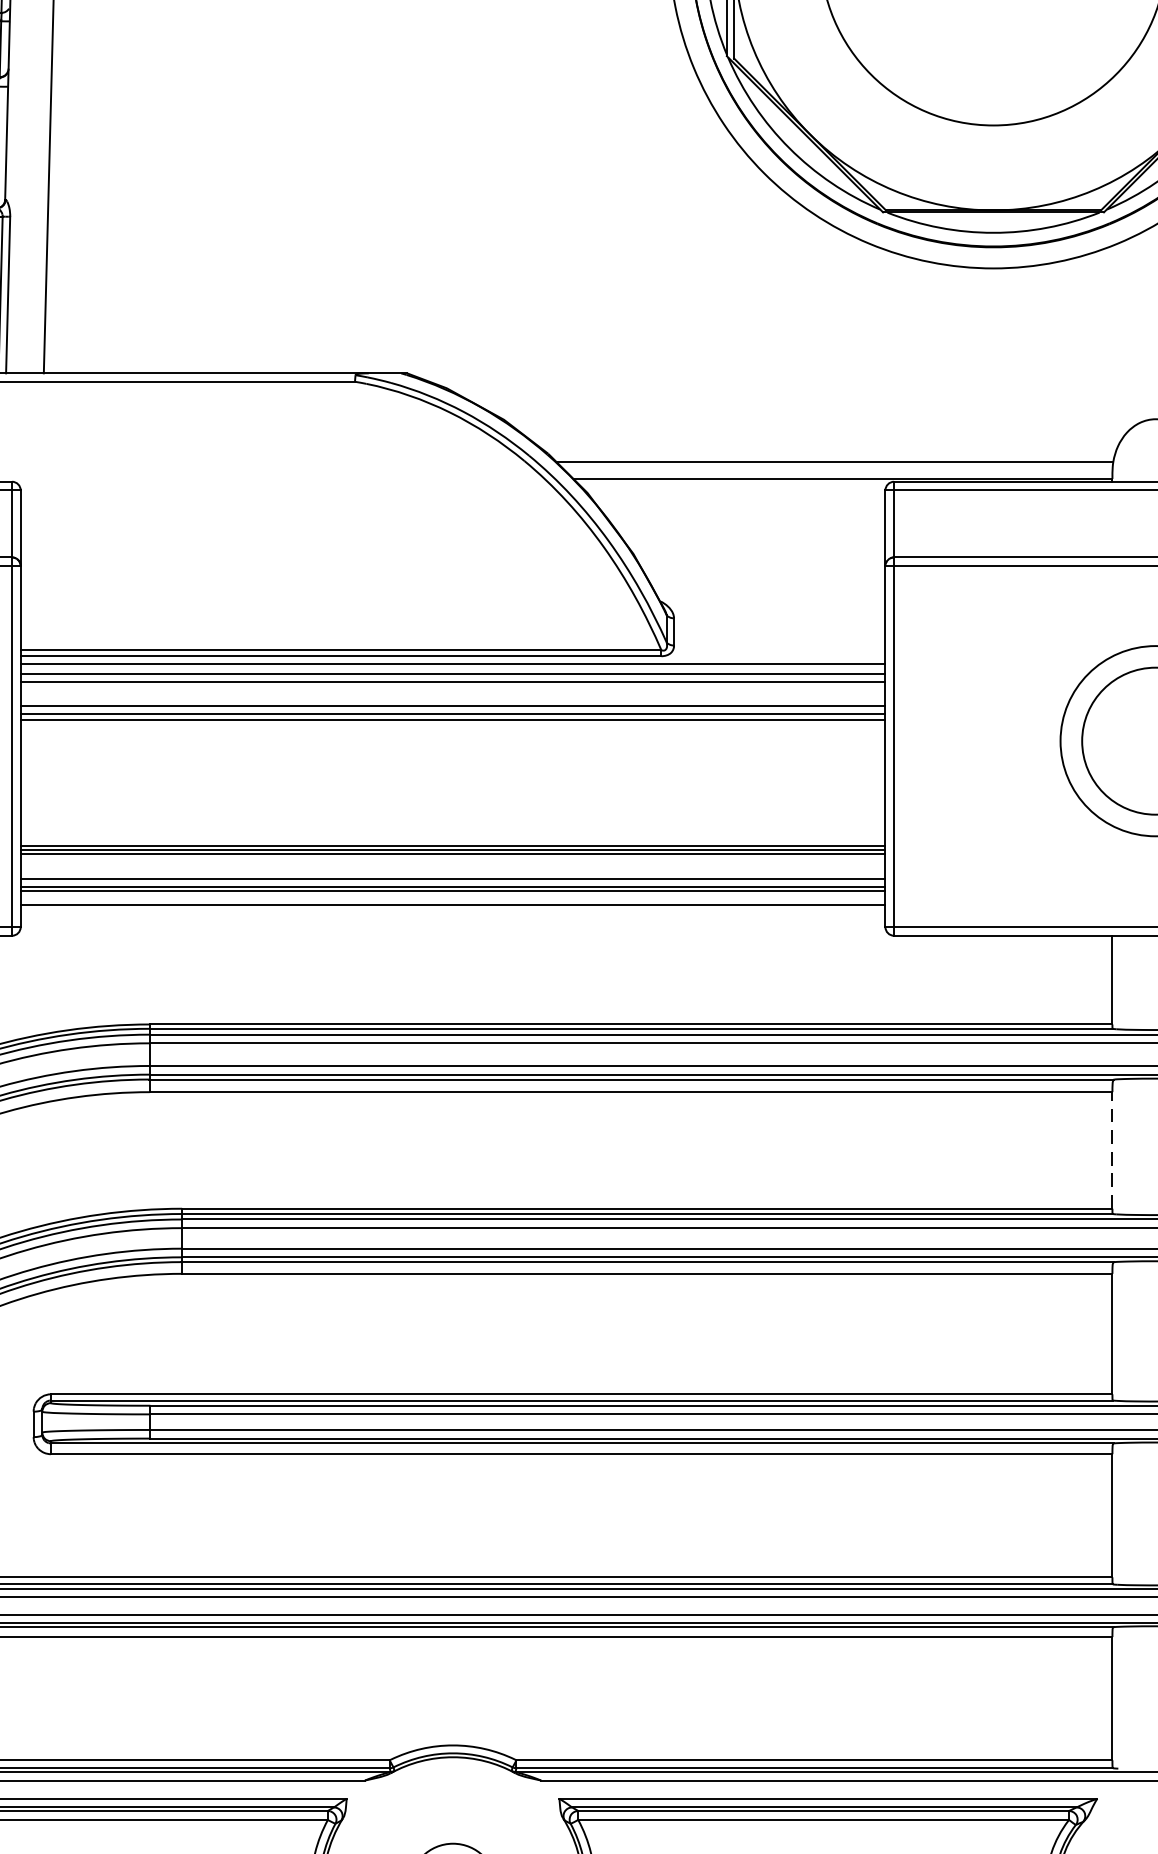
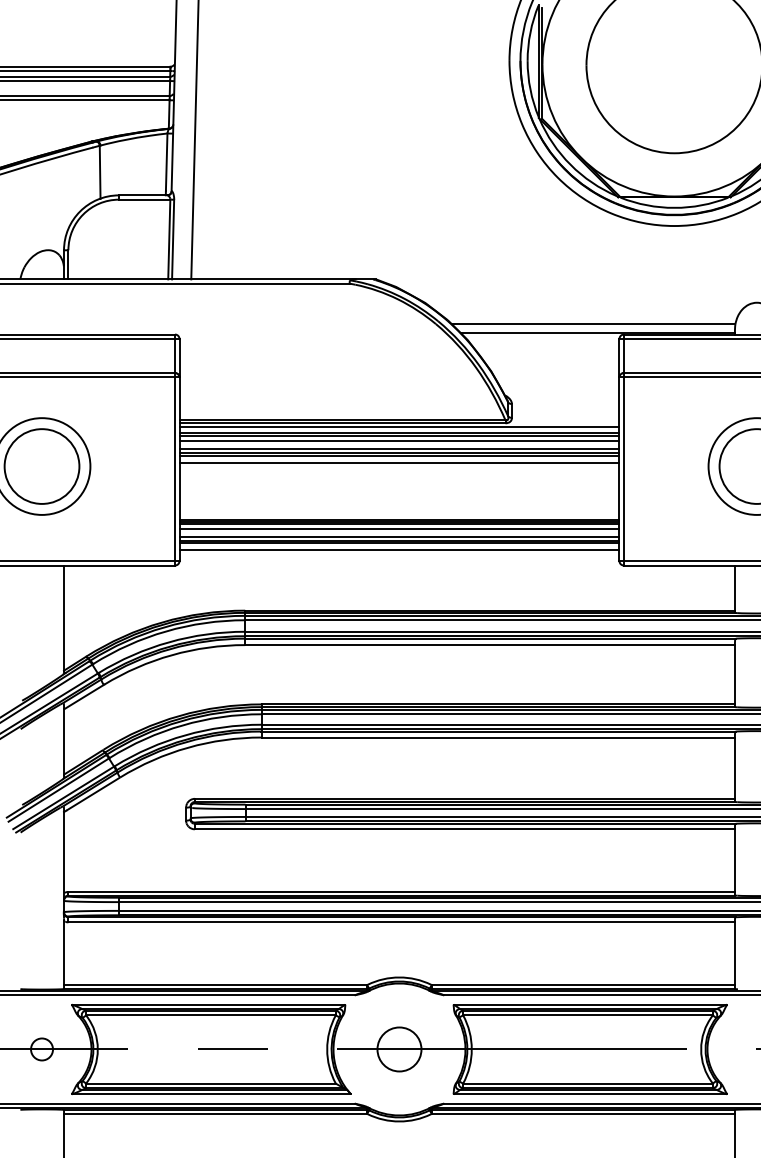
line: (453, 690) -> (399, 440), added
line: (453, 735) -> (399, 463), added
line: (453, 862) -> (399, 528), added
line: (1111, 1149) -> (734, 674), dashed -> solid

